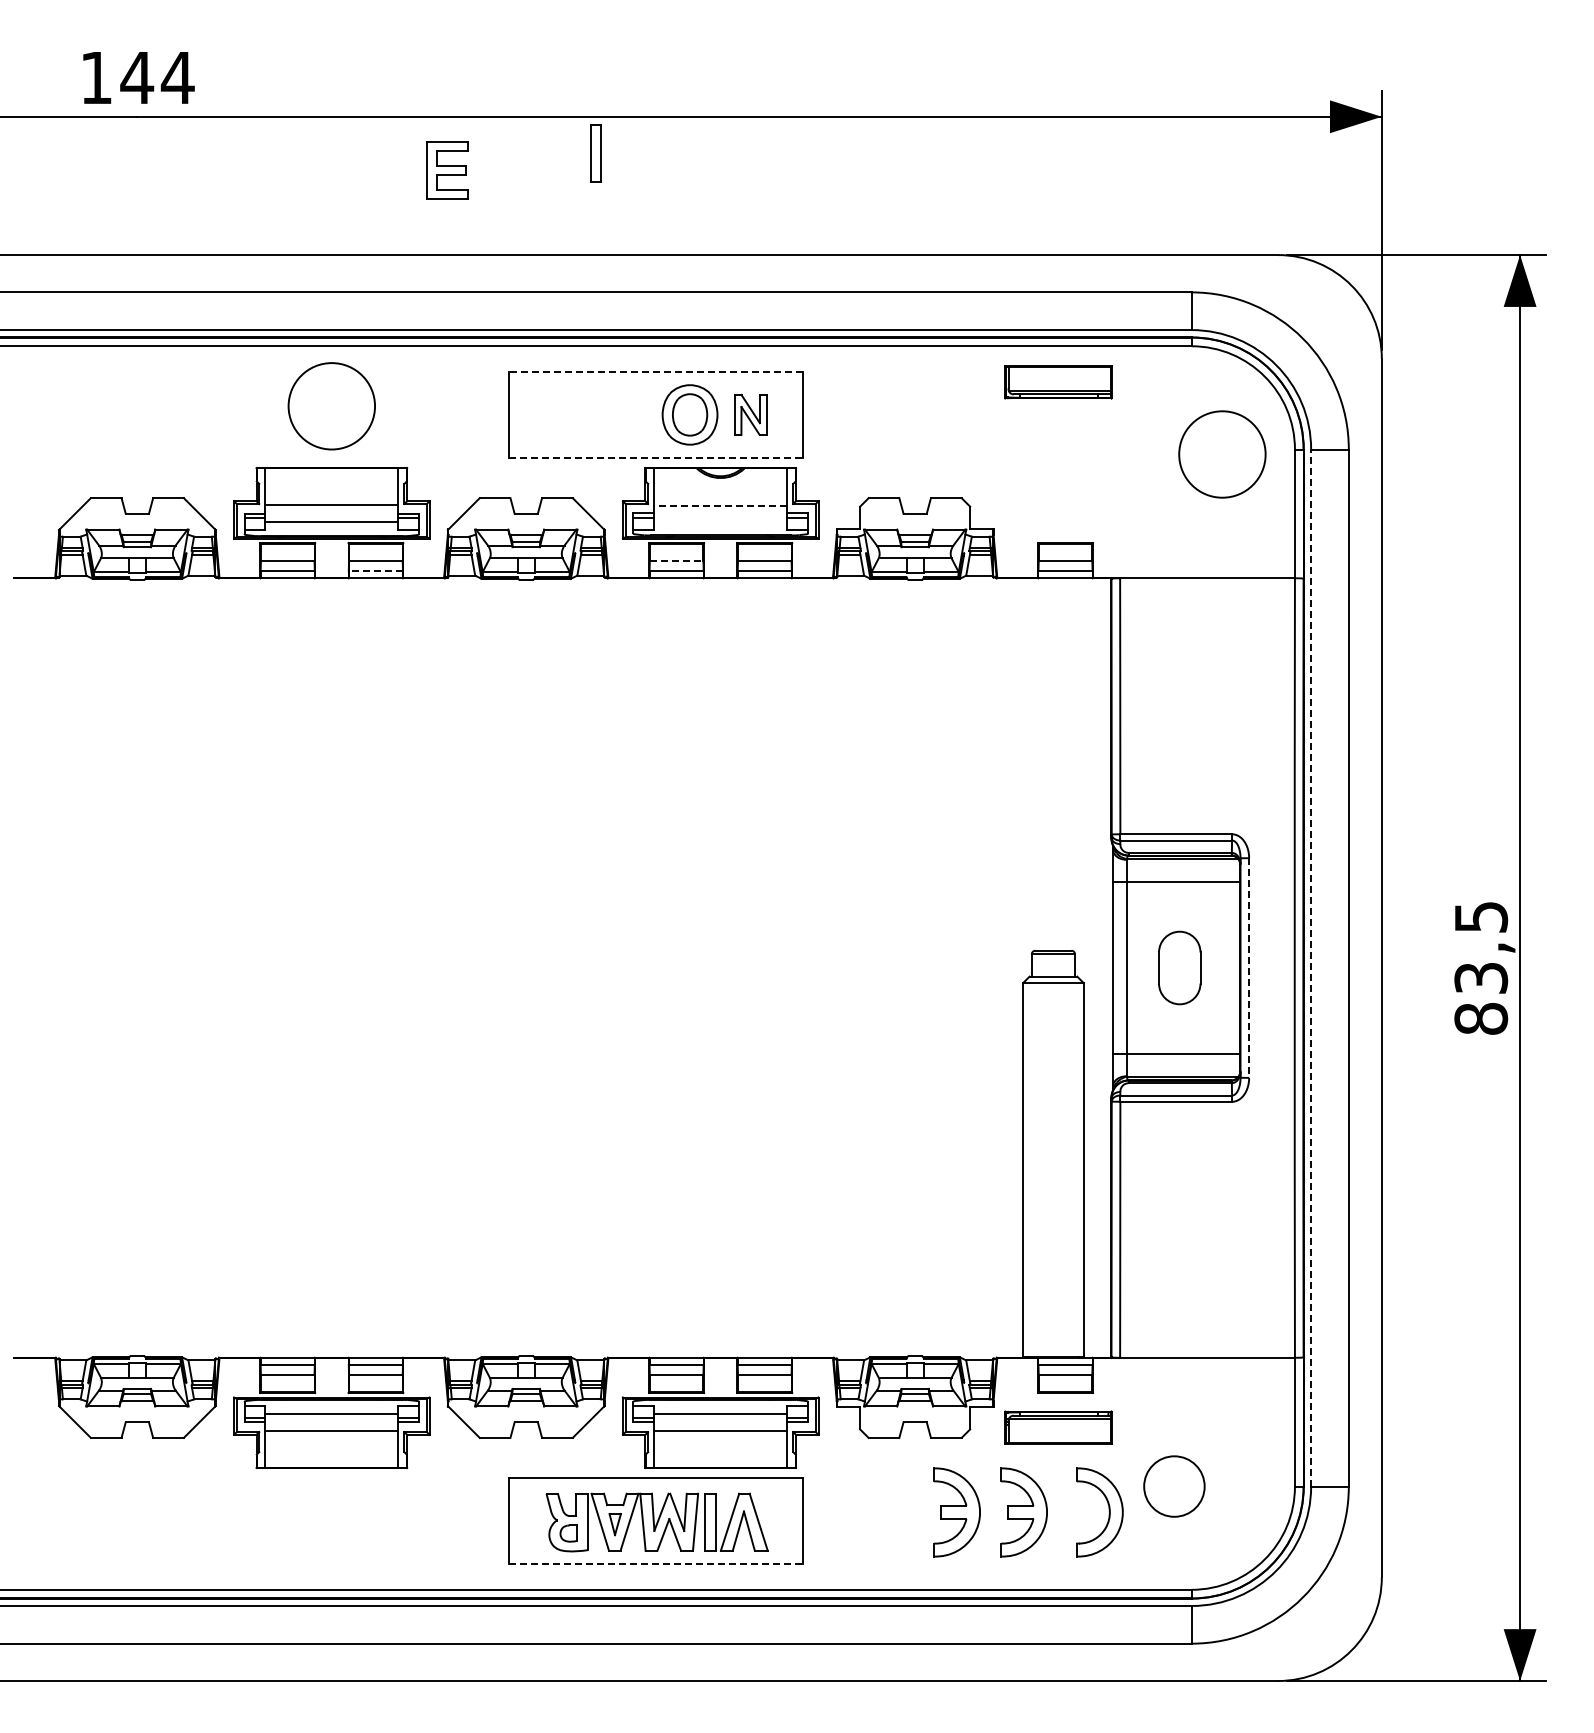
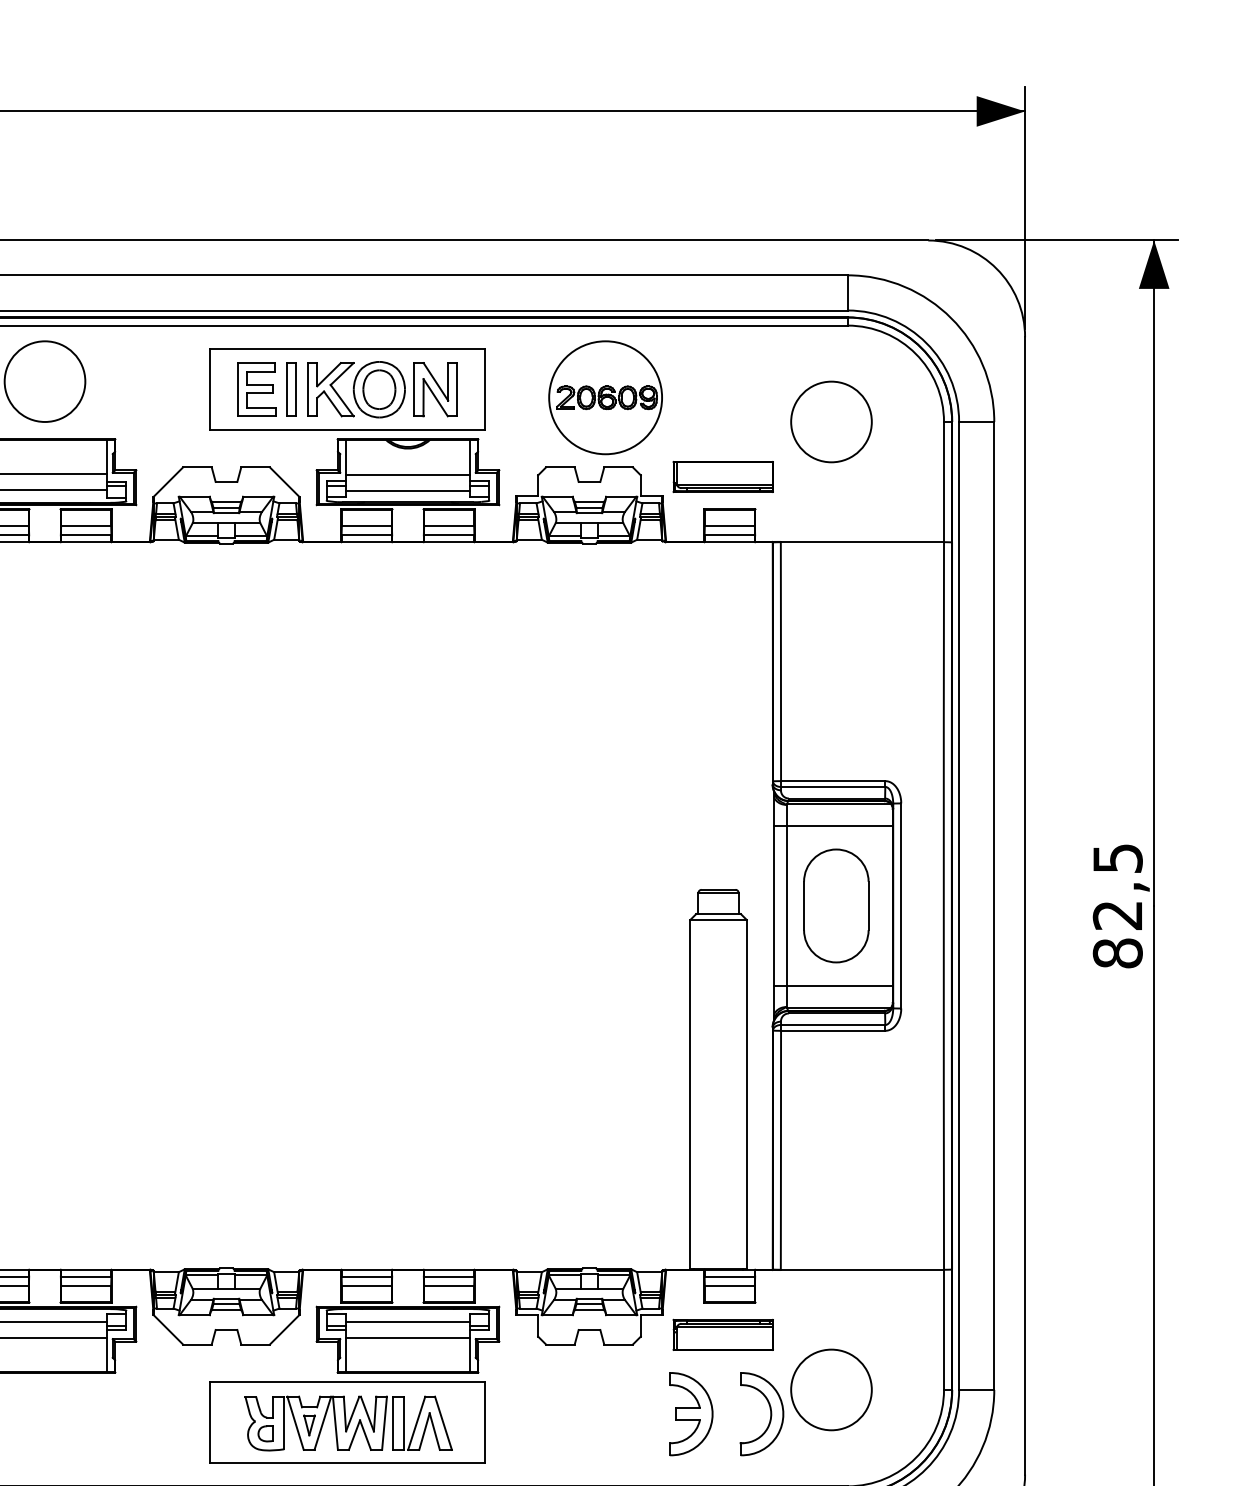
part: (595, 153) -> (291, 389), moved
part: (447, 170) -> (256, 389), moved
line: (655, 371) -> (347, 349), dashed -> solid
part: (1058, 382) -> (723, 477), moved
part: (637, 414) -> (330, 389), added
part: (750, 414) -> (435, 389), size x1.43
part: (932, 423) -> (605, 397), added
circle: (1222, 454) -> (831, 421), moved
line: (655, 458) -> (347, 430), dashed -> solid
line: (720, 506) -> (407, 475), dashed -> solid
line: (720, 523) -> (407, 491), added
line: (676, 561) -> (366, 526), dashed -> solid
line: (375, 570) -> (85, 534), dashed -> solid
part: (1179, 967) -> (836, 905), size x1.67
line: (1249, 968) -> (901, 906), dashed -> solid
line: (1311, 968) -> (959, 906), dashed -> solid
text: (1481, 978) -> (1118, 915), 83,5 -> 82,5
circle: (1174, 1486) -> (831, 1389), size x1.43
part: (956, 1512) -> (628, 1414), removed
line: (655, 1564) -> (347, 1462), dashed -> solid

